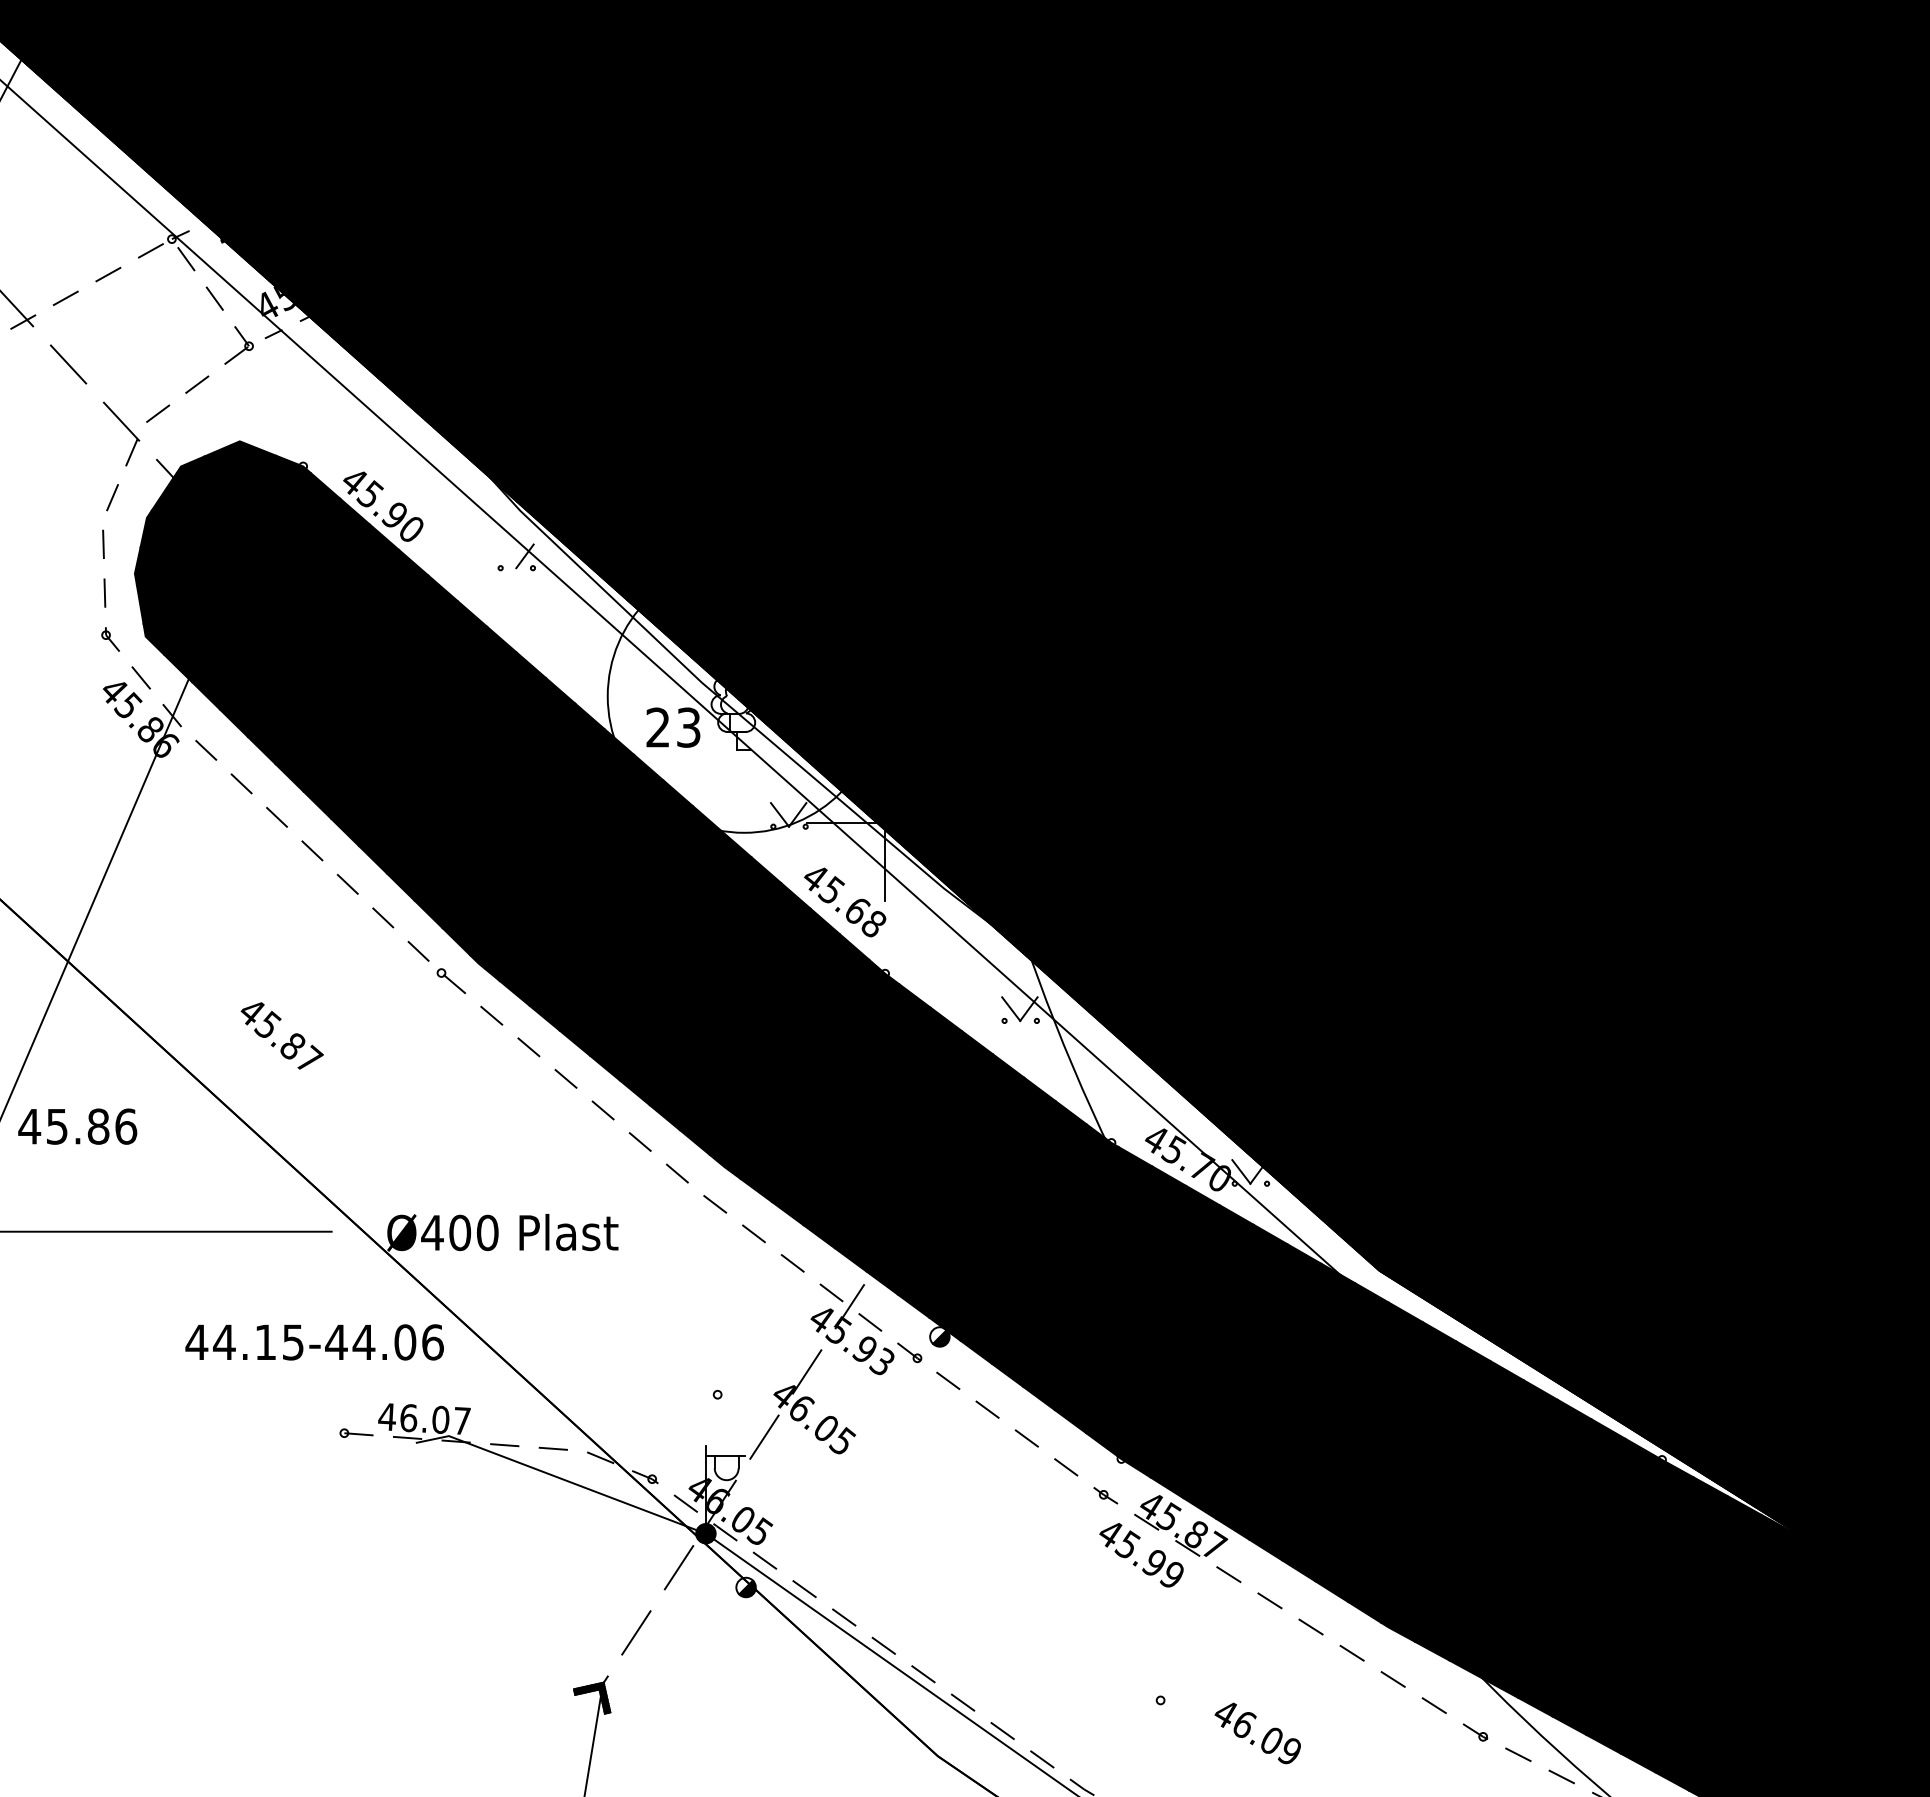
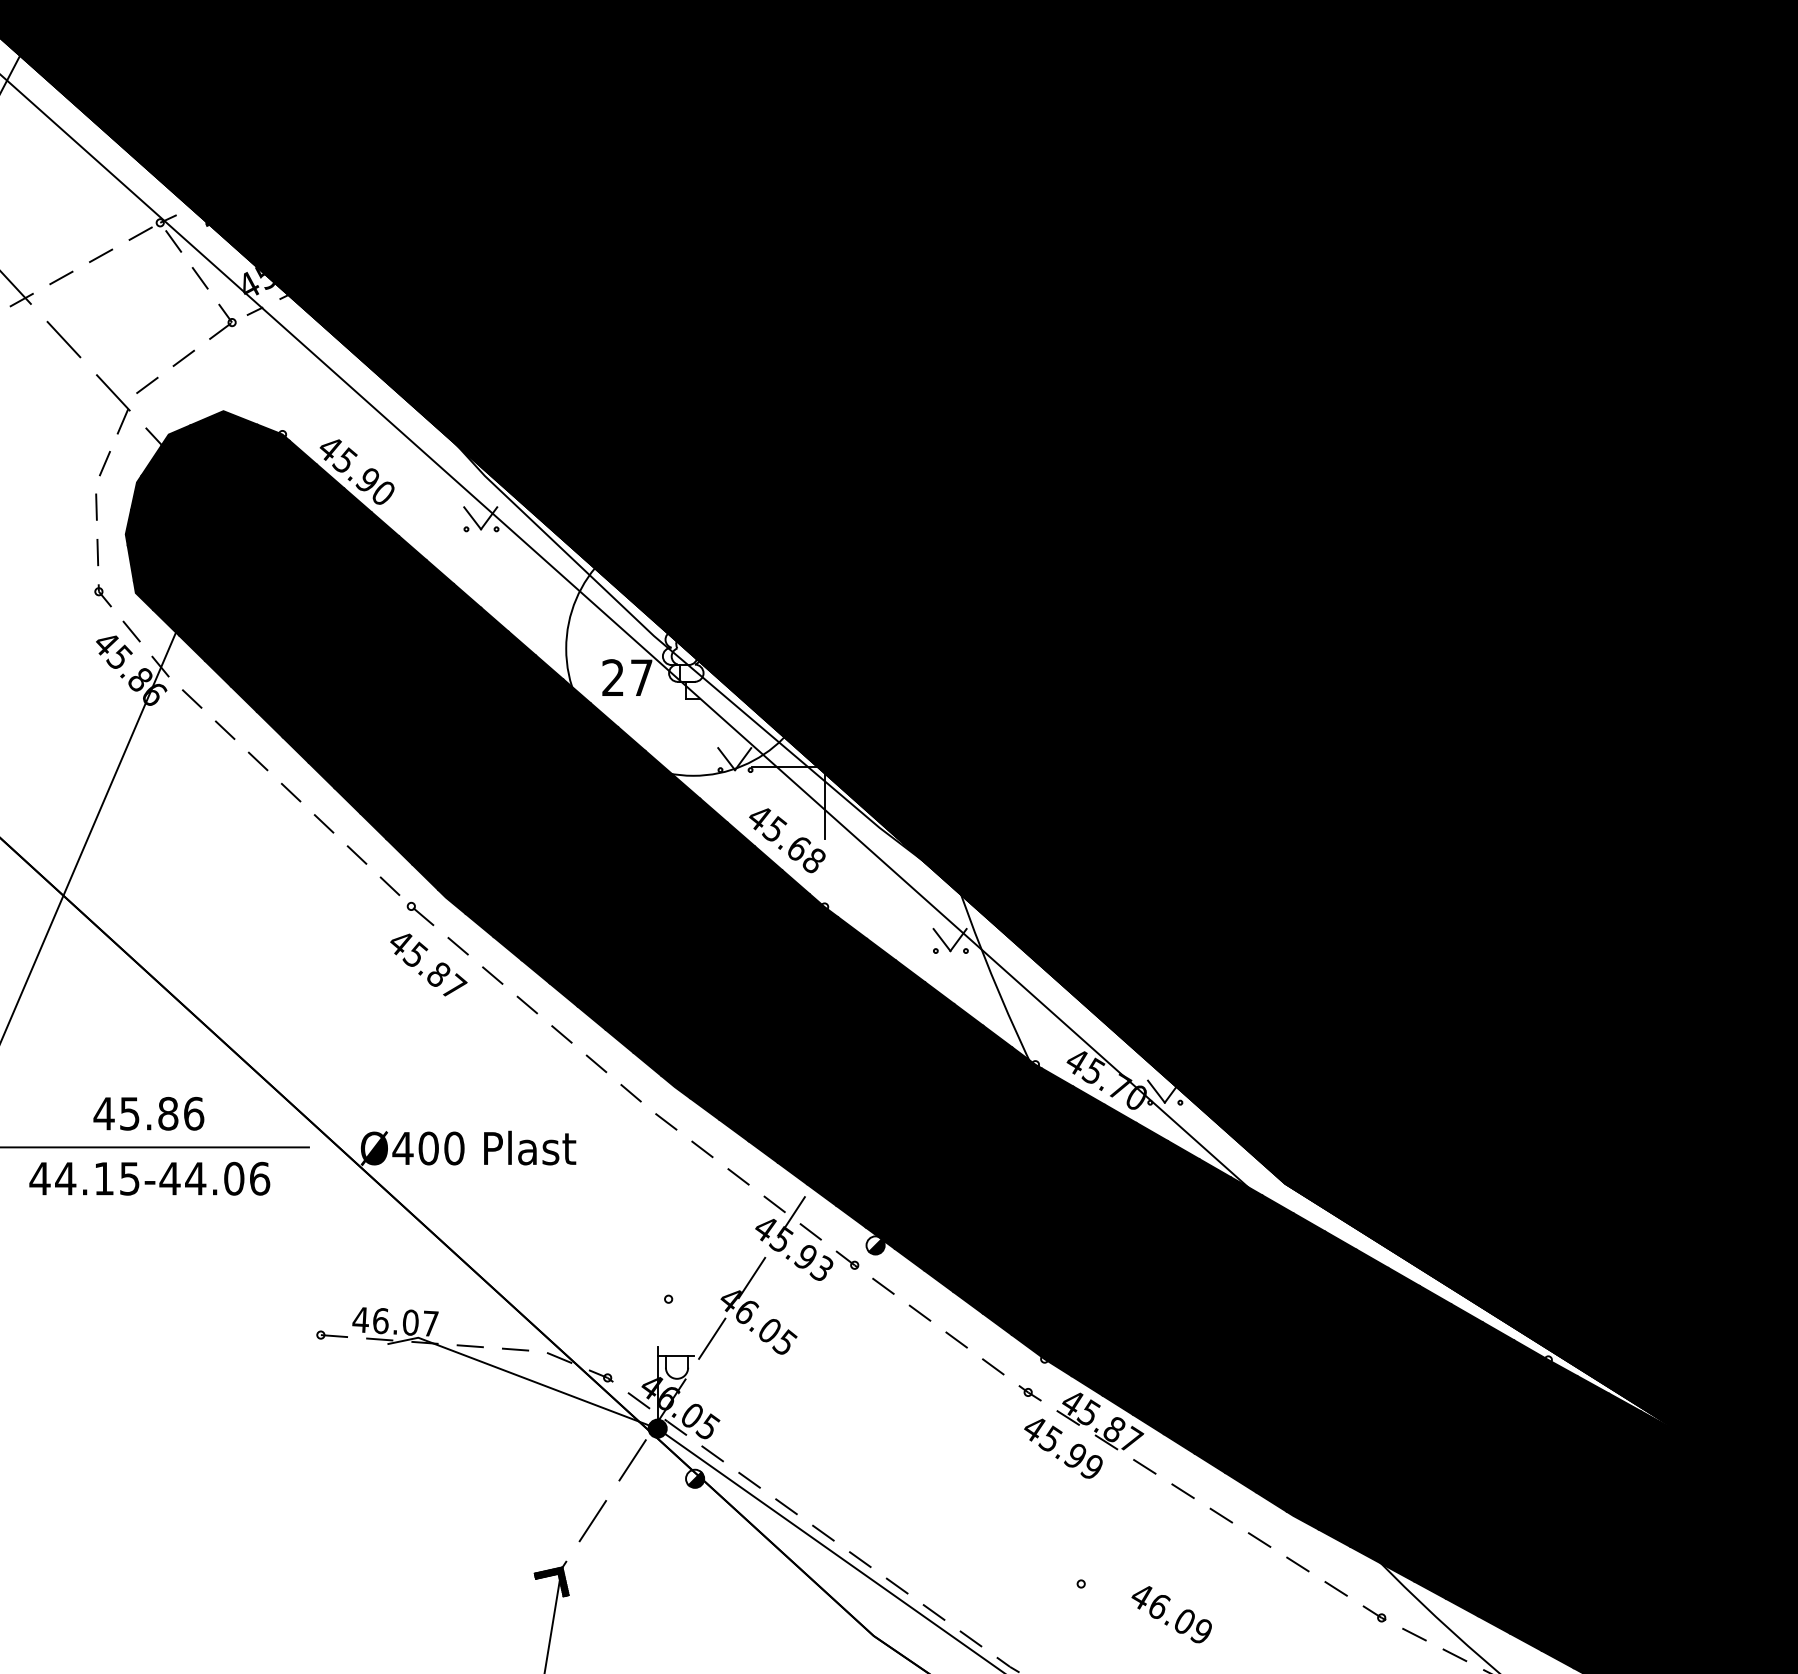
line: (507, 556) -> (472, 518), added
text: (688, 727) -> (641, 677), 23 -> 27
text: (281, 1035) -> (428, 964), moved
text: (77, 1126) -> (148, 1113), moved
text: (314, 1342) -> (149, 1178), moved

